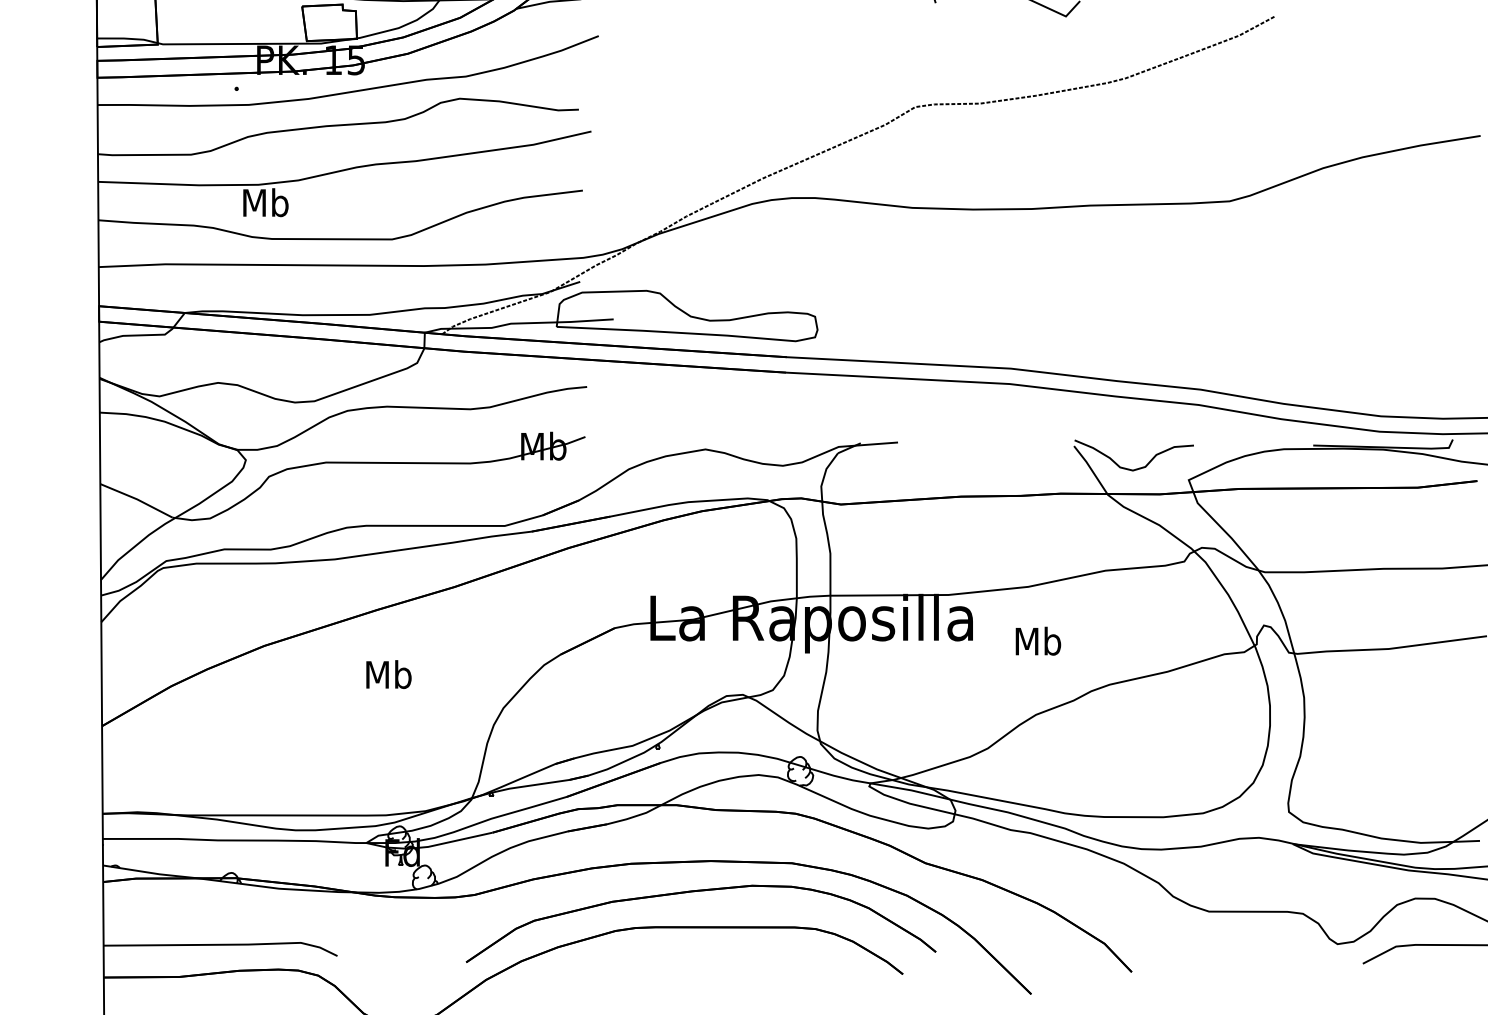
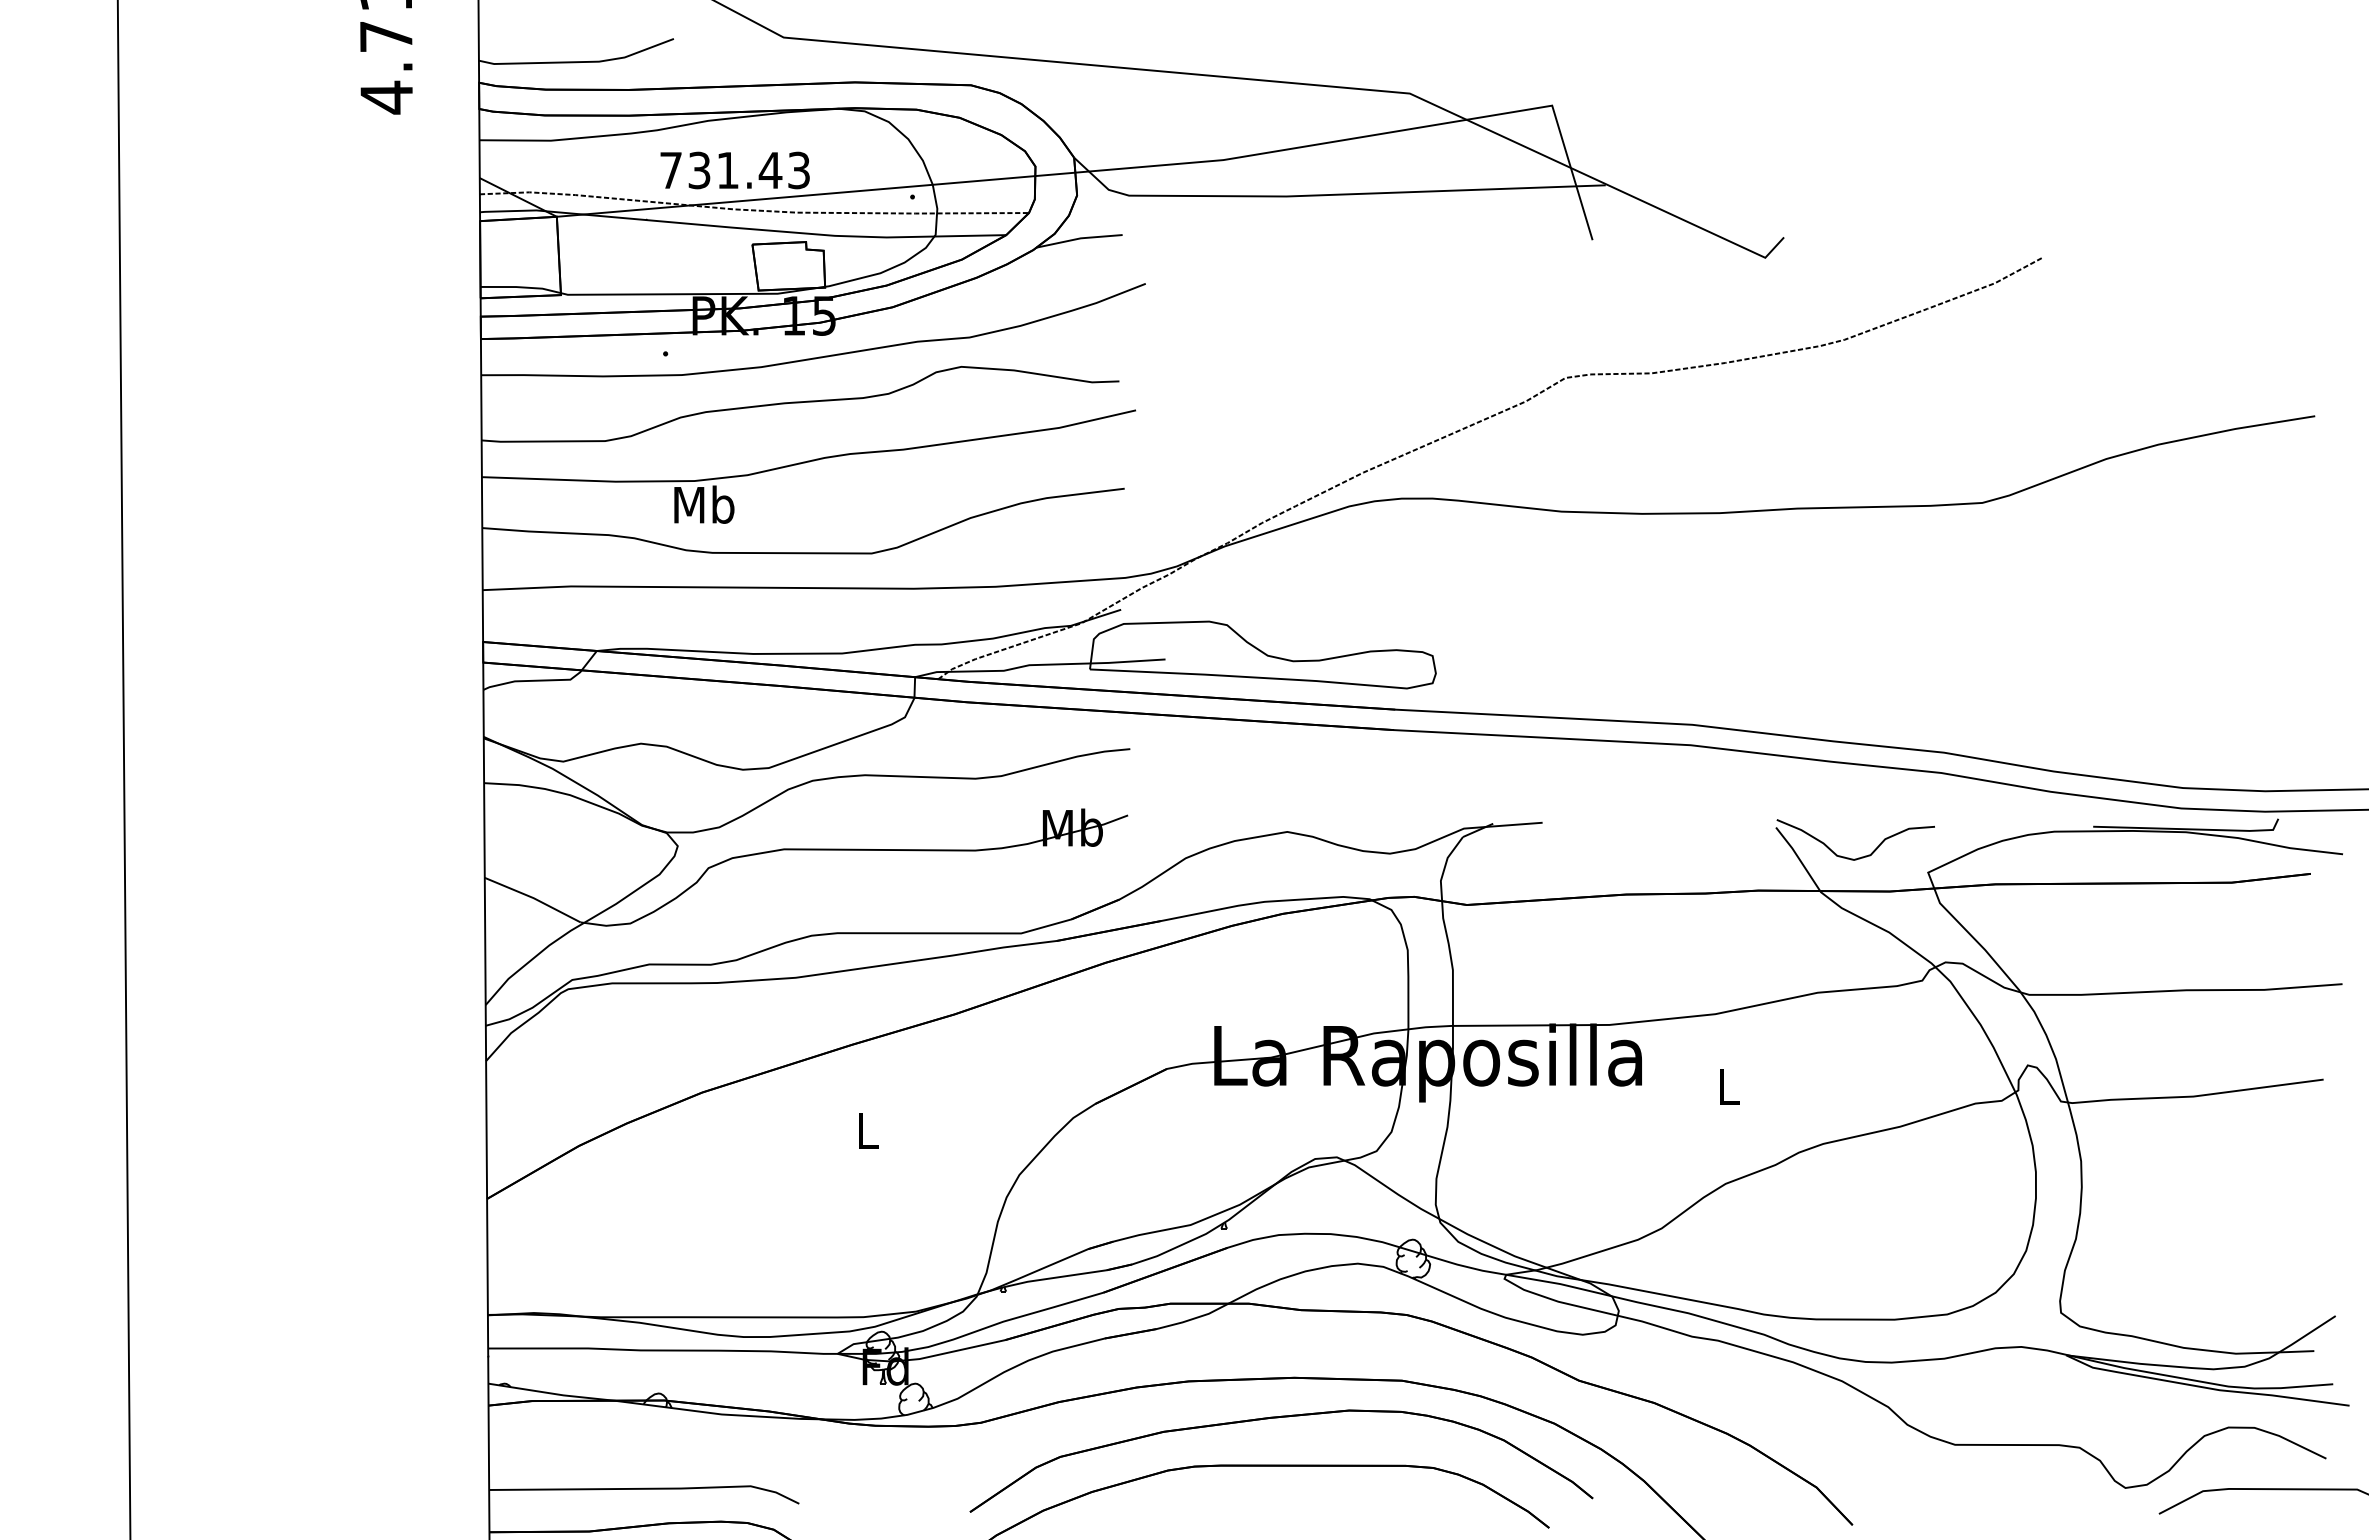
text: (1038, 641) -> (1728, 1086), Mb -> L
text: (388, 674) -> (867, 1130), Mb -> L

